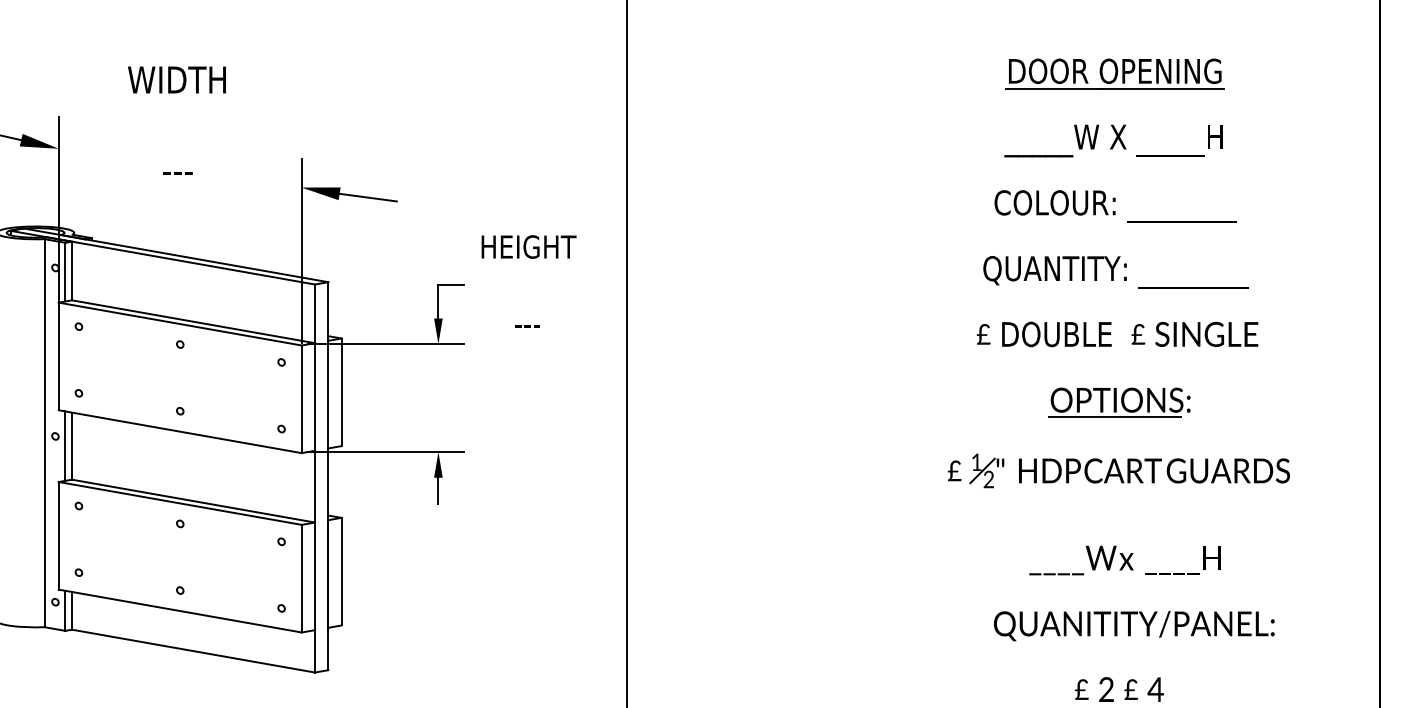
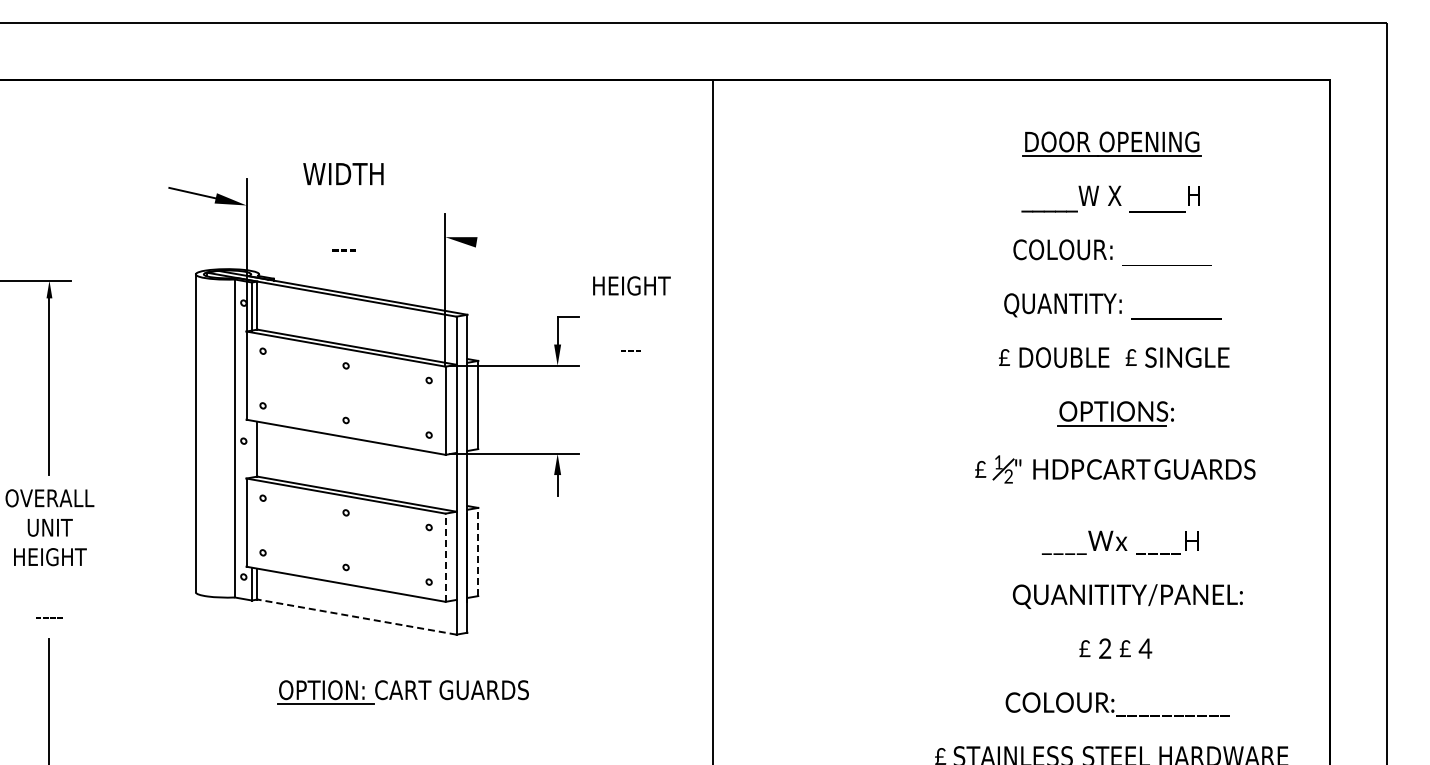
text: (177, 120) -> (343, 207), moved
line: (367, 197) -> (499, 245), removed
line: (66, 445) -> (252, 448), removed
line: (341, 571) -> (478, 551), solid -> dashed
line: (301, 578) -> (445, 557), solid -> dashed
line: (192, 651) -> (356, 617), solid -> dashed

